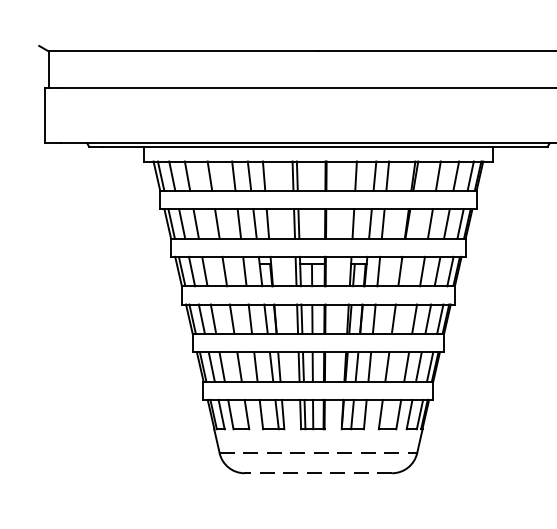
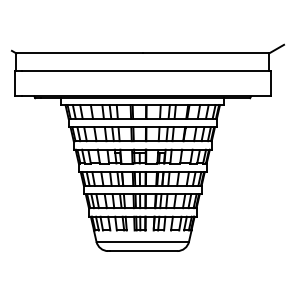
line: (319, 452) -> (143, 241), dashed -> solid
line: (319, 474) -> (143, 251), dashed -> solid

